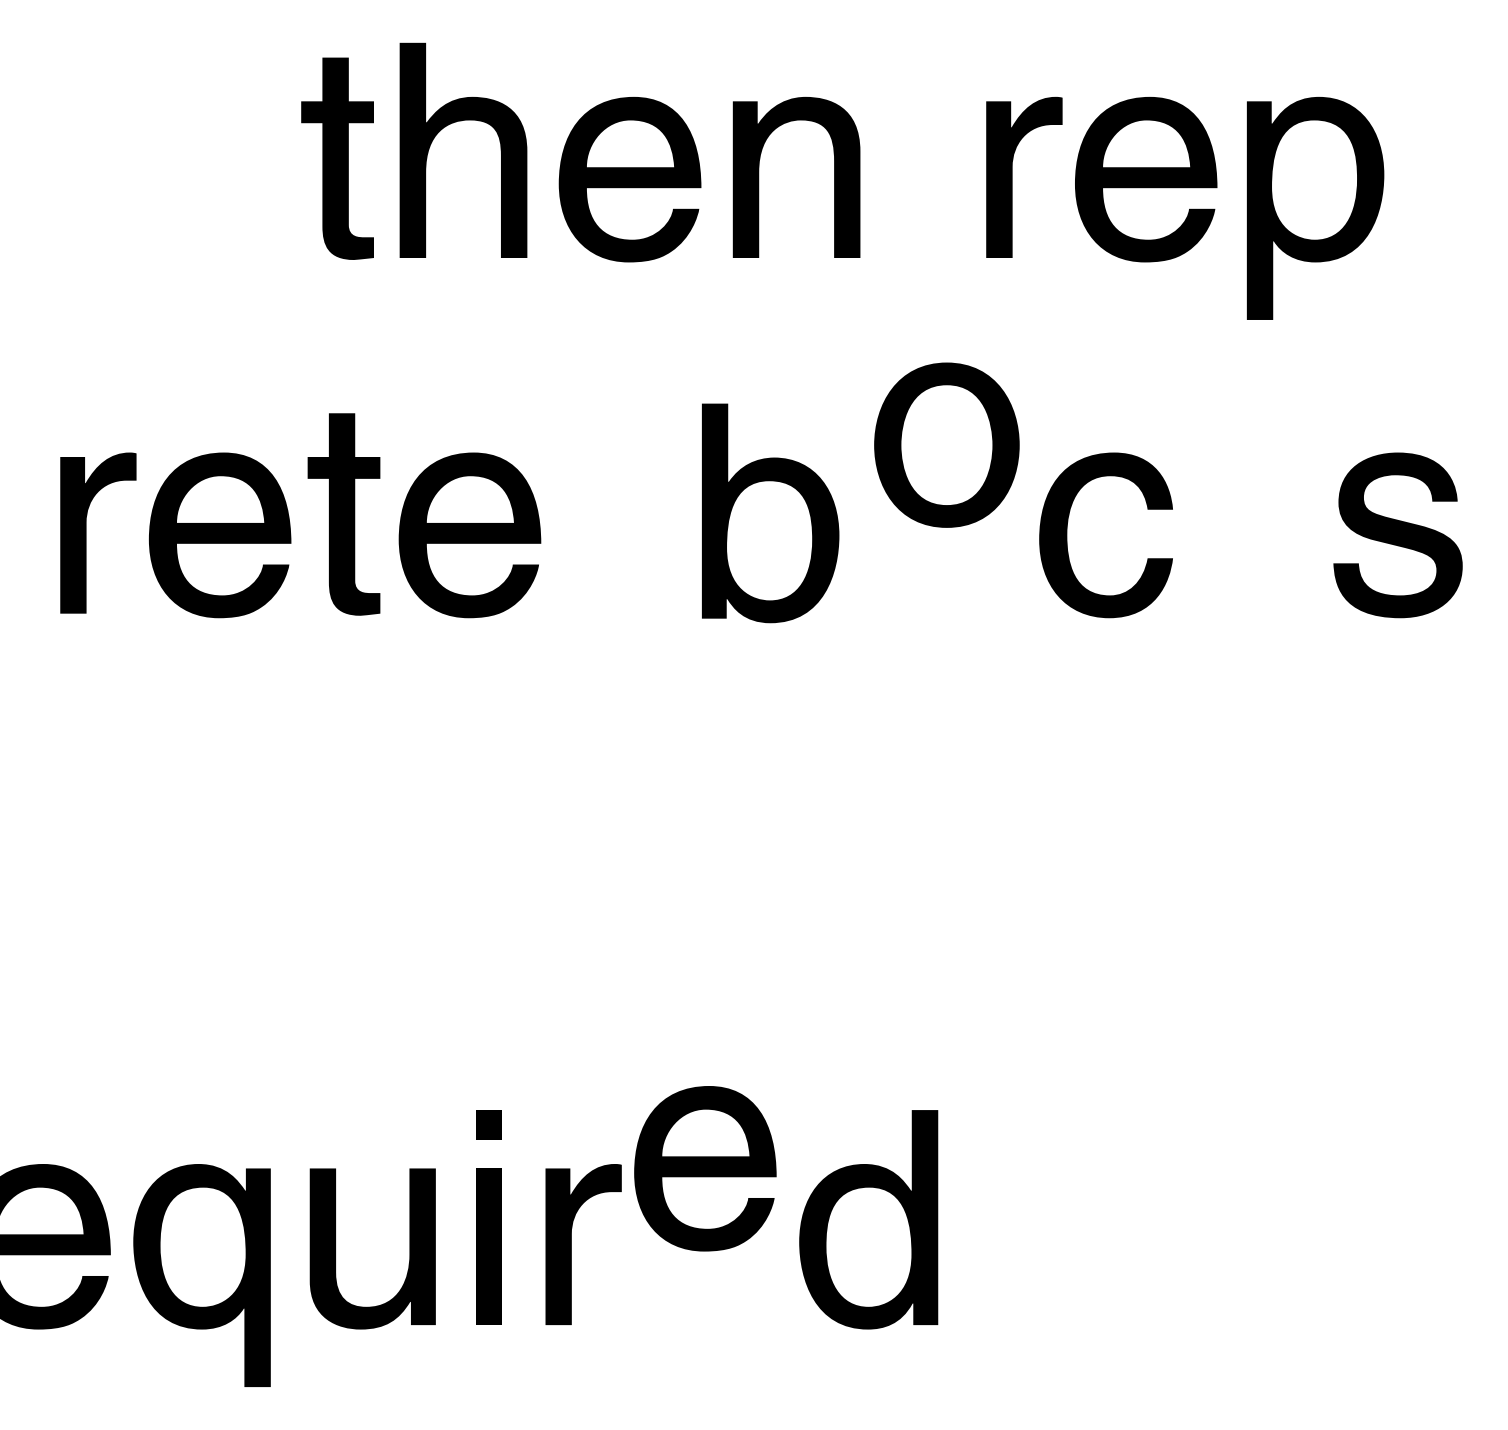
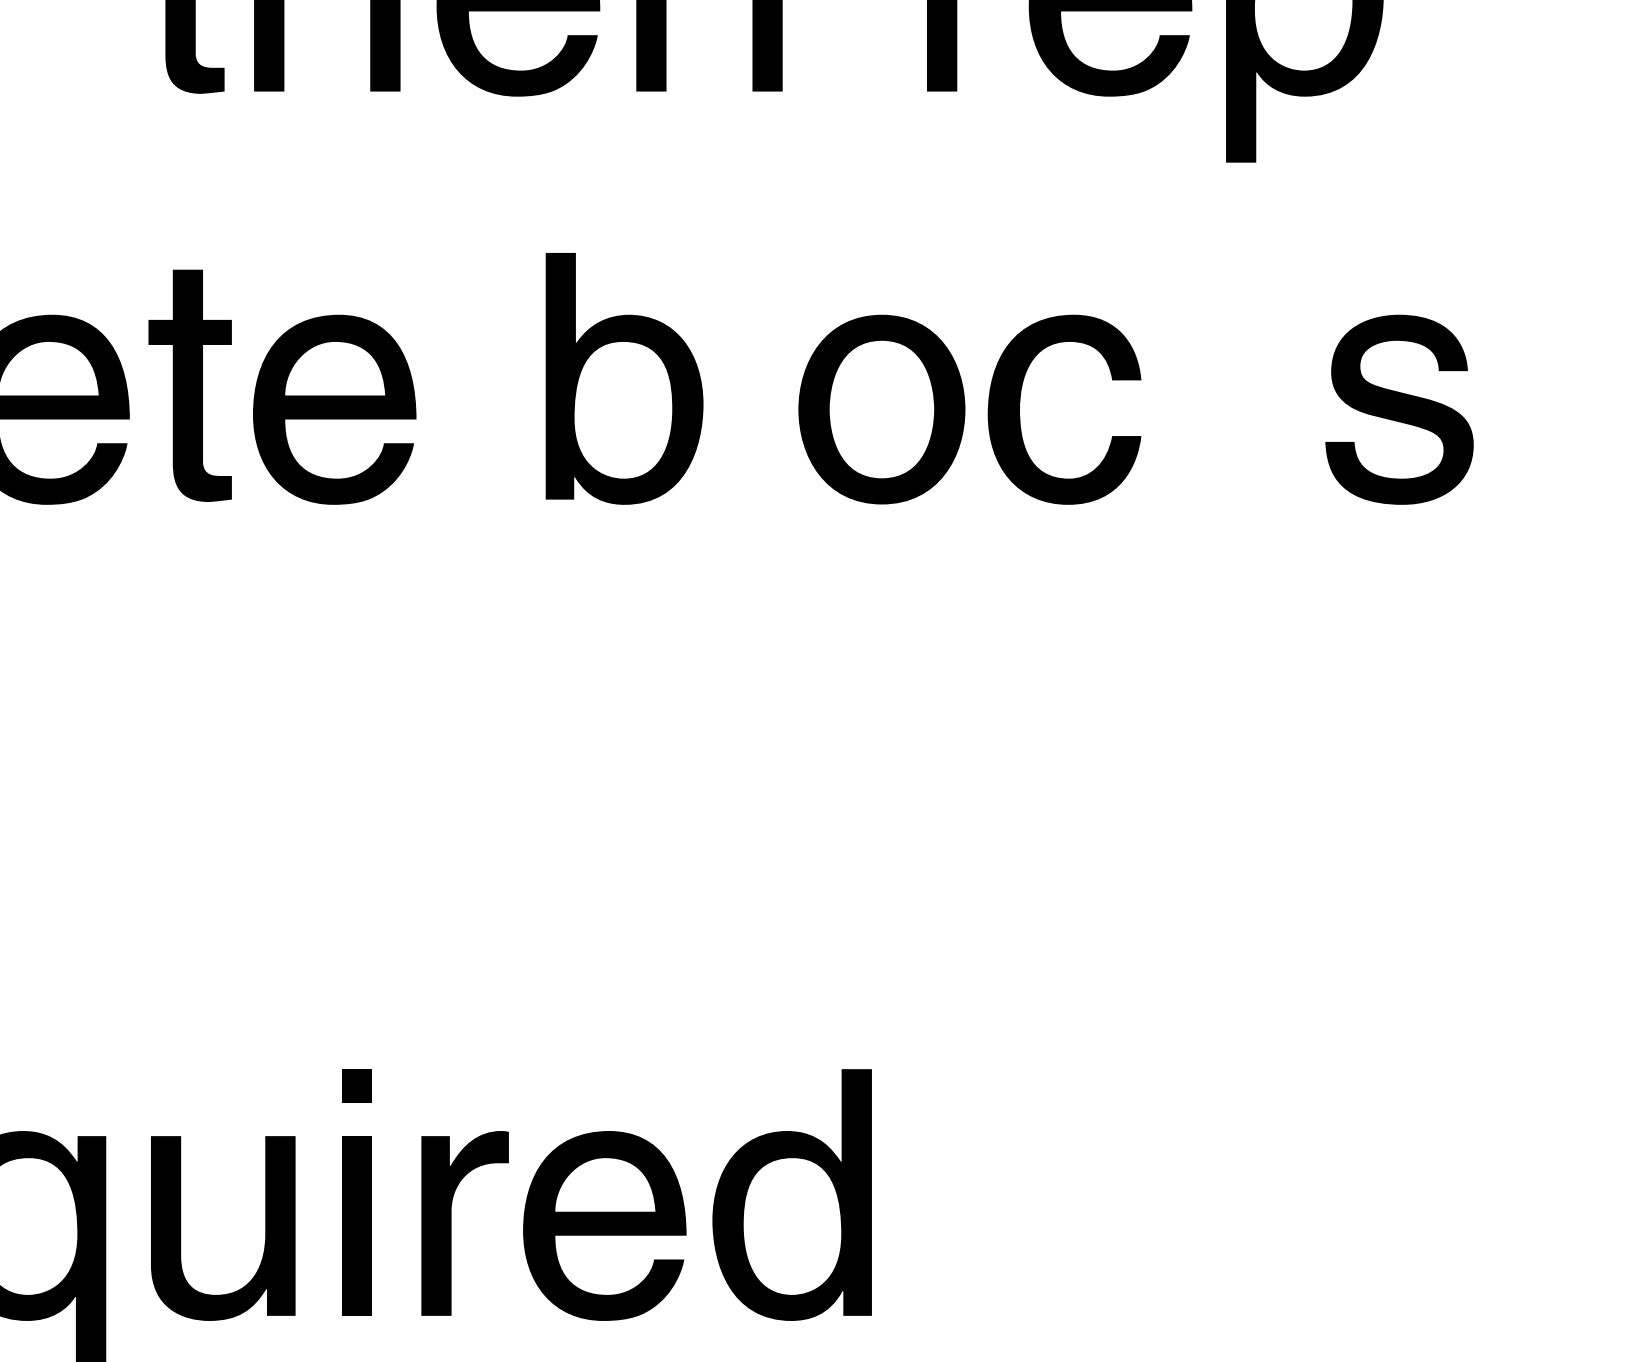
part: (946, 444) -> (881, 408), moved
part: (770, 513) -> (624, 378), moved
part: (705, 1168) -> (604, 1225), moved

